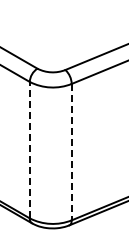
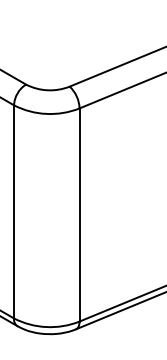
line: (29, 149) -> (13, 210), dashed -> solid
line: (71, 152) -> (79, 215), dashed -> solid

